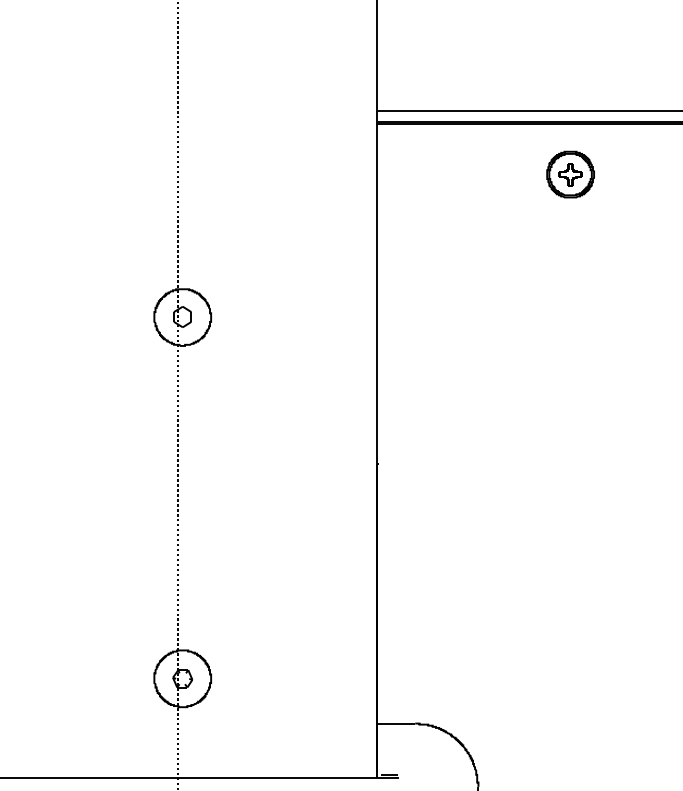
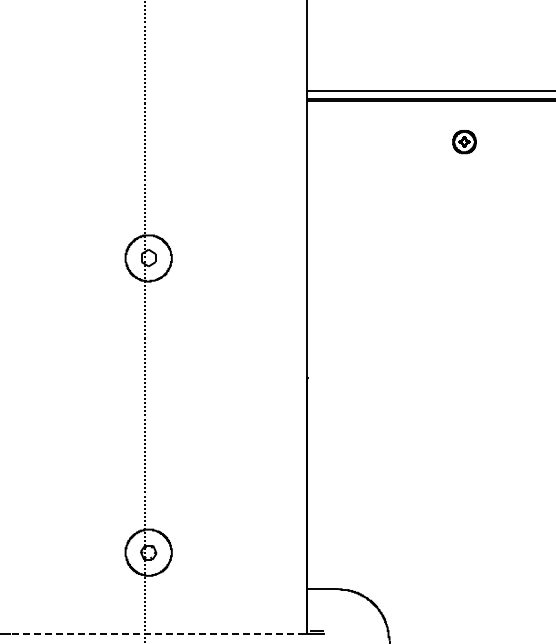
part: (570, 173) -> (464, 141), size x0.6
line: (193, 777) -> (157, 633), solid -> dashed

